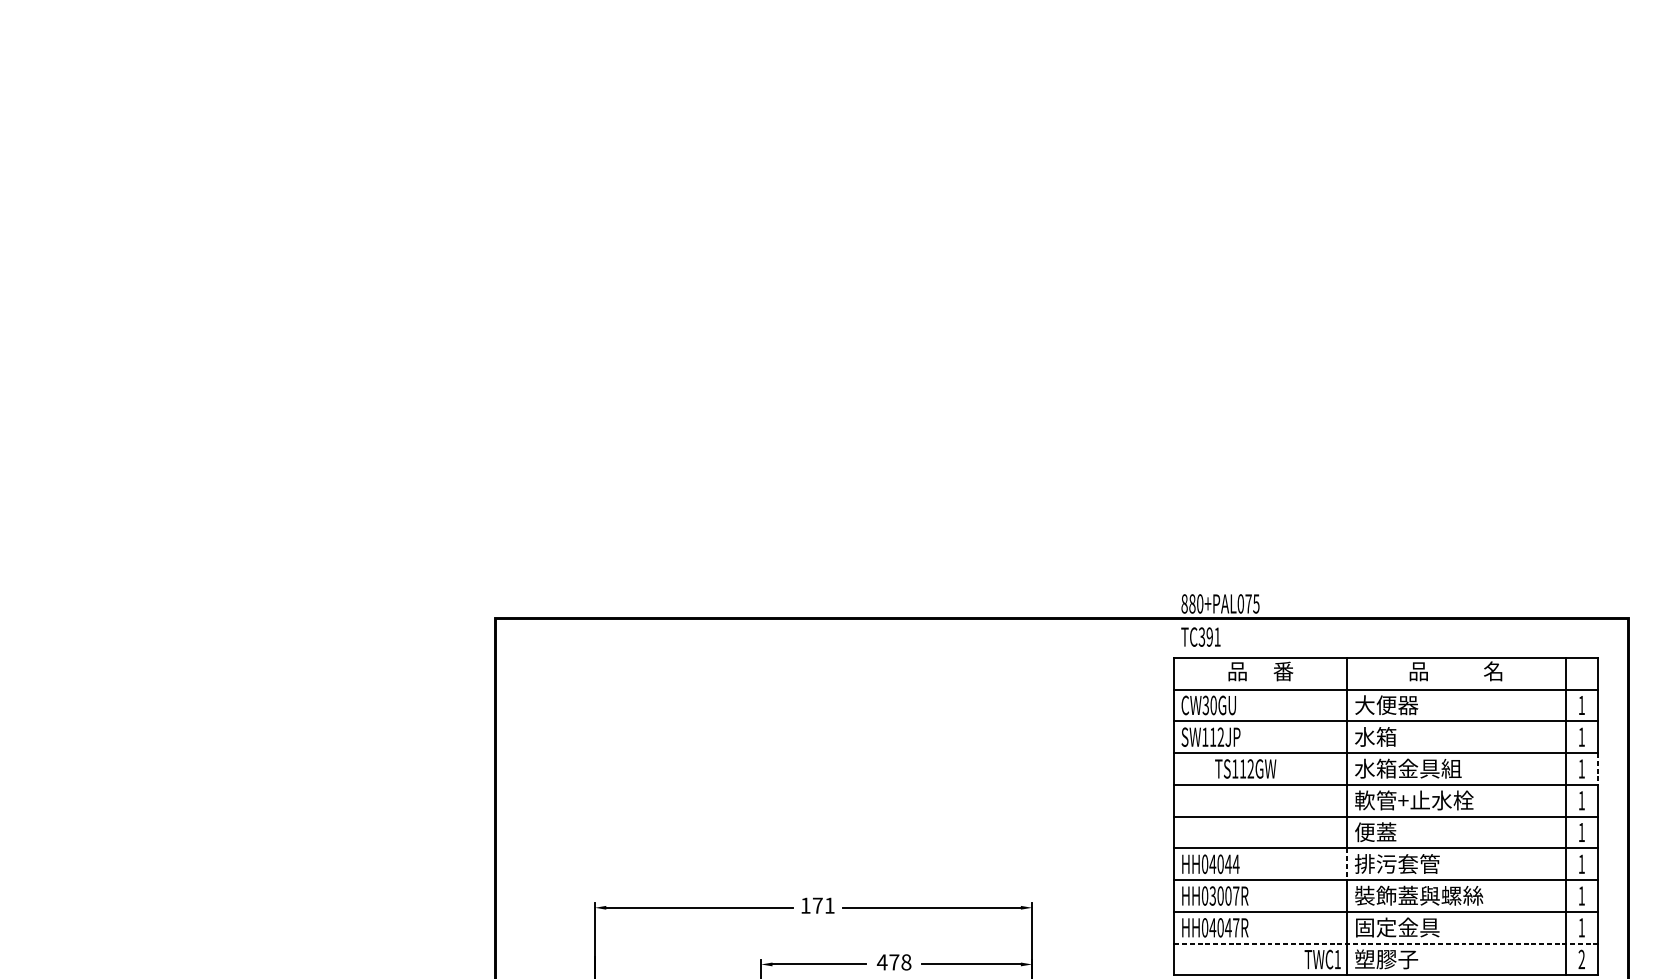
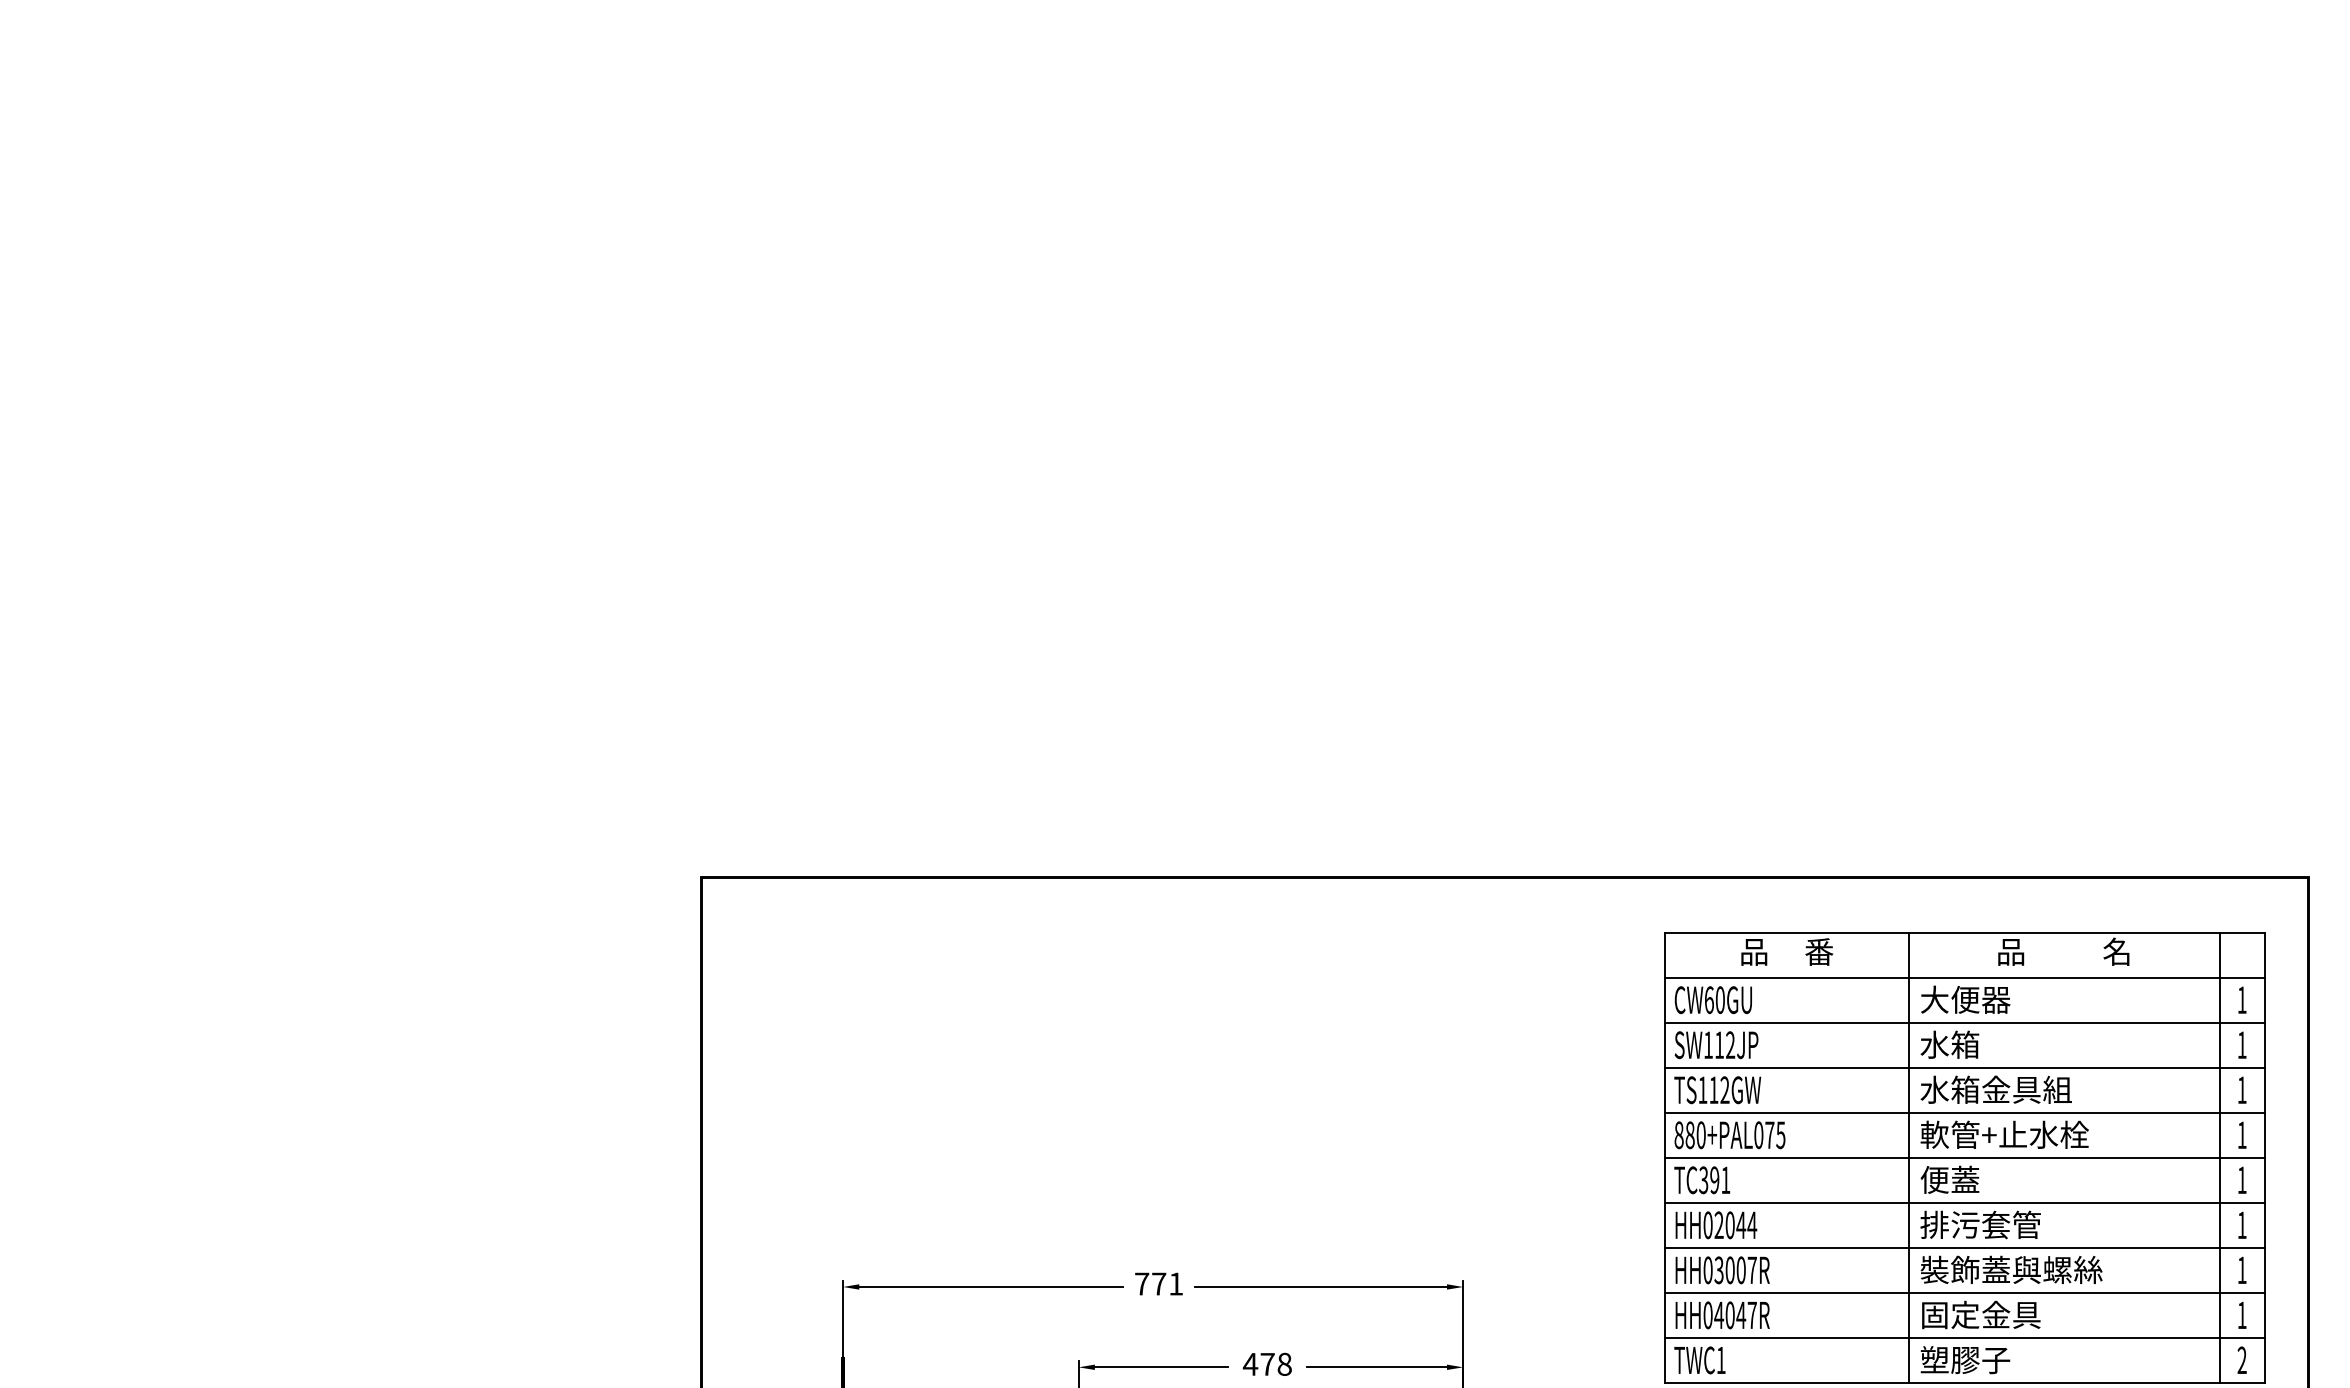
text: (1220, 604) -> (1729, 1135), moved
text: (1201, 637) -> (1702, 1180), moved
text: (1205, 705) -> (1708, 1000), CW30GU -> CW60GU
text: (1245, 769) -> (1717, 1090), moved
line: (1597, 769) -> (2264, 1090), dashed -> solid
text: (1213, 863) -> (1719, 1224), HH04044 -> HH02044
line: (1346, 864) -> (1908, 1225), dashed -> solid
text: (806, 905) -> (1142, 1283), 171 -> 771
line: (1386, 943) -> (1965, 1337), dashed -> solid
text: (1322, 959) -> (1699, 1360), moved

